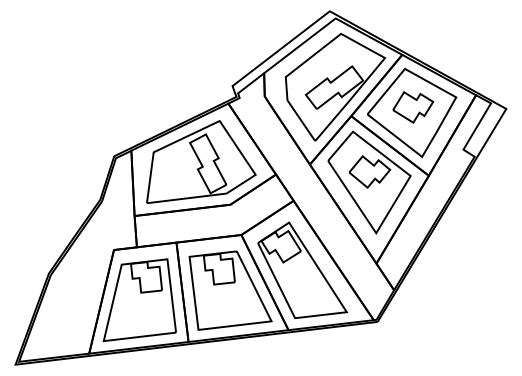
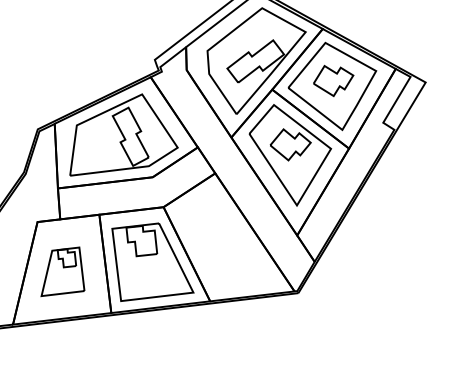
part: (302, 270) -> (224, 242), removed
part: (139, 300) -> (62, 271), size x0.6

